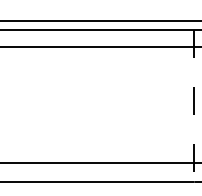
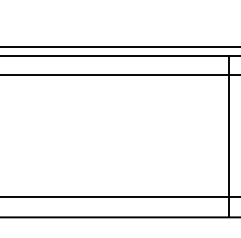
line: (194, 105) -> (229, 136), dashed -> solid

